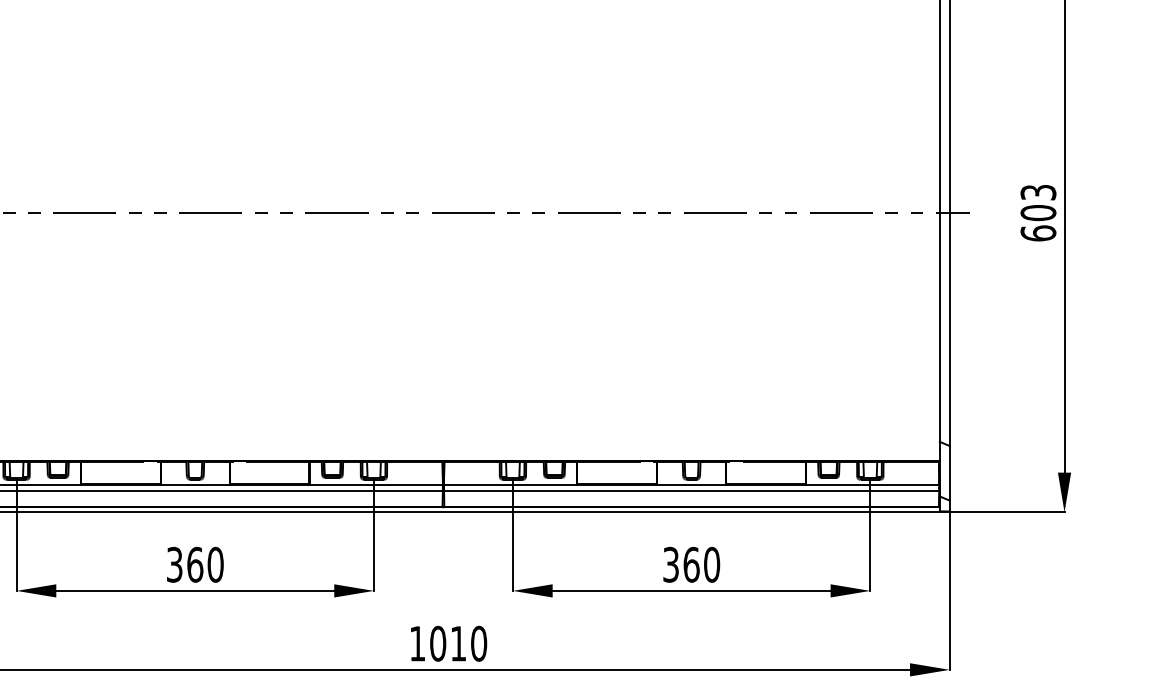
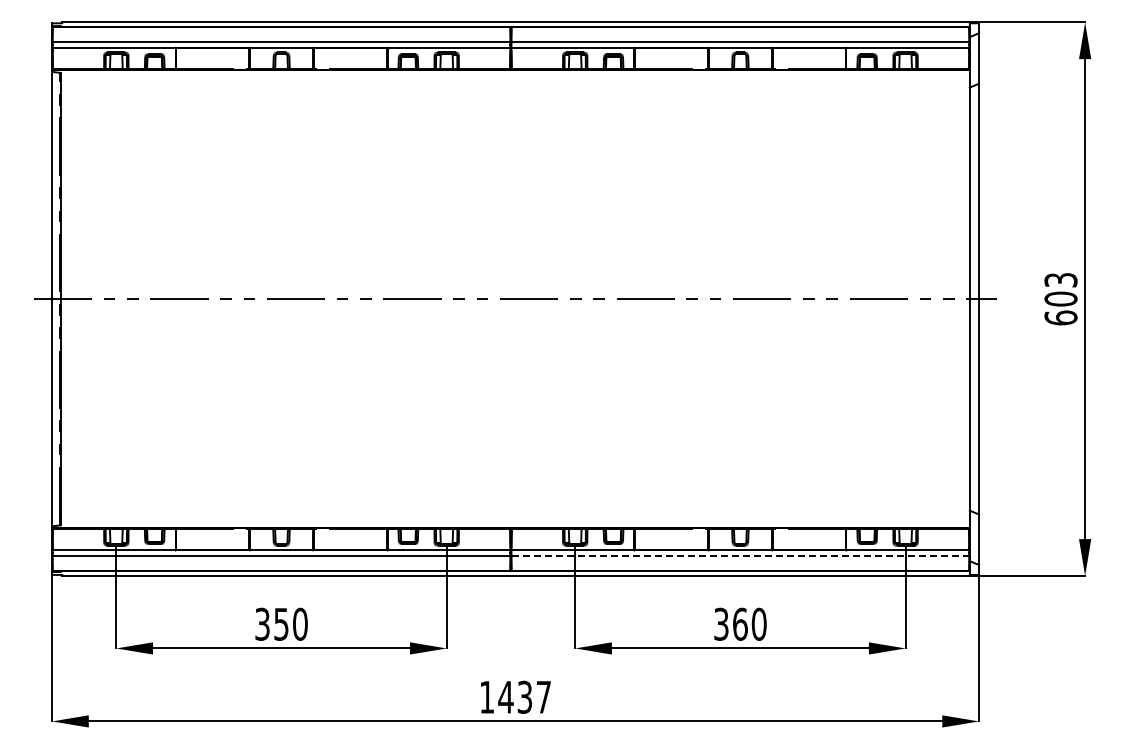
line: (691, 490) -> (740, 555), solid -> dashed
text: (195, 563) -> (281, 623), 360 -> 350
text: (458, 642) -> (524, 696), 1010 -> 1437

